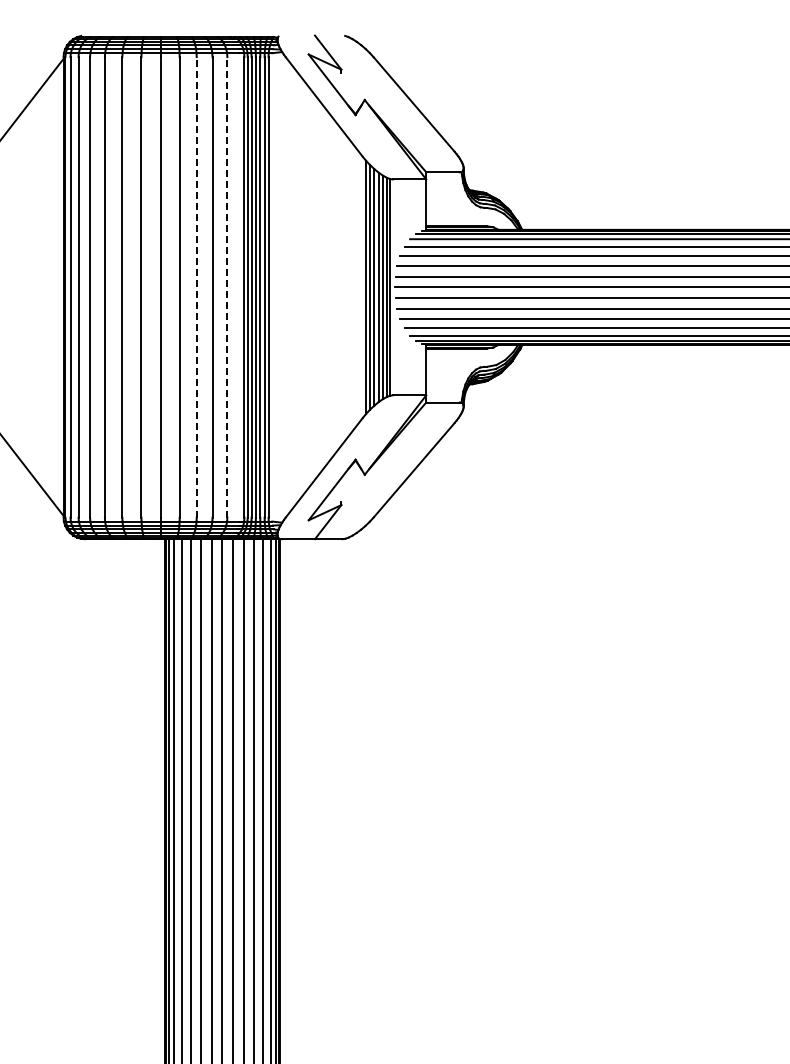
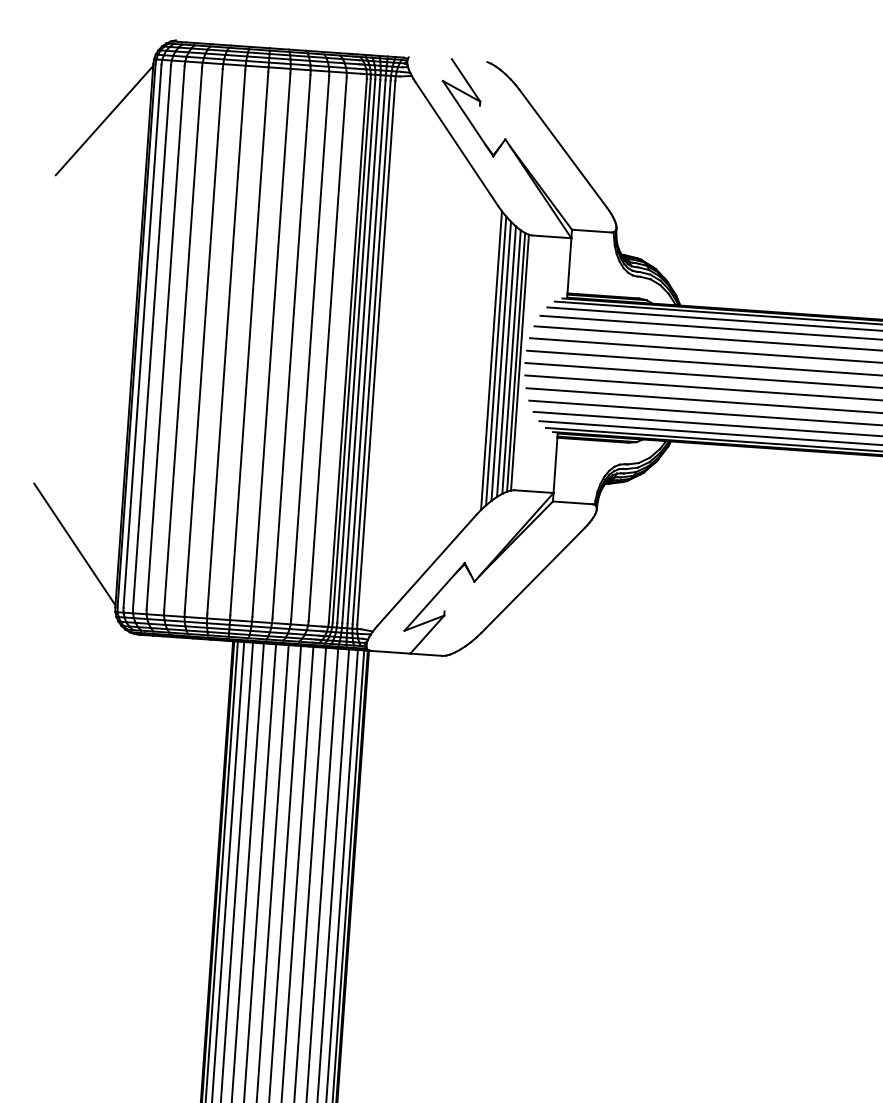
line: (196, 286) -> (291, 345), dashed -> solid
line: (227, 286) -> (327, 348), dashed -> solid

